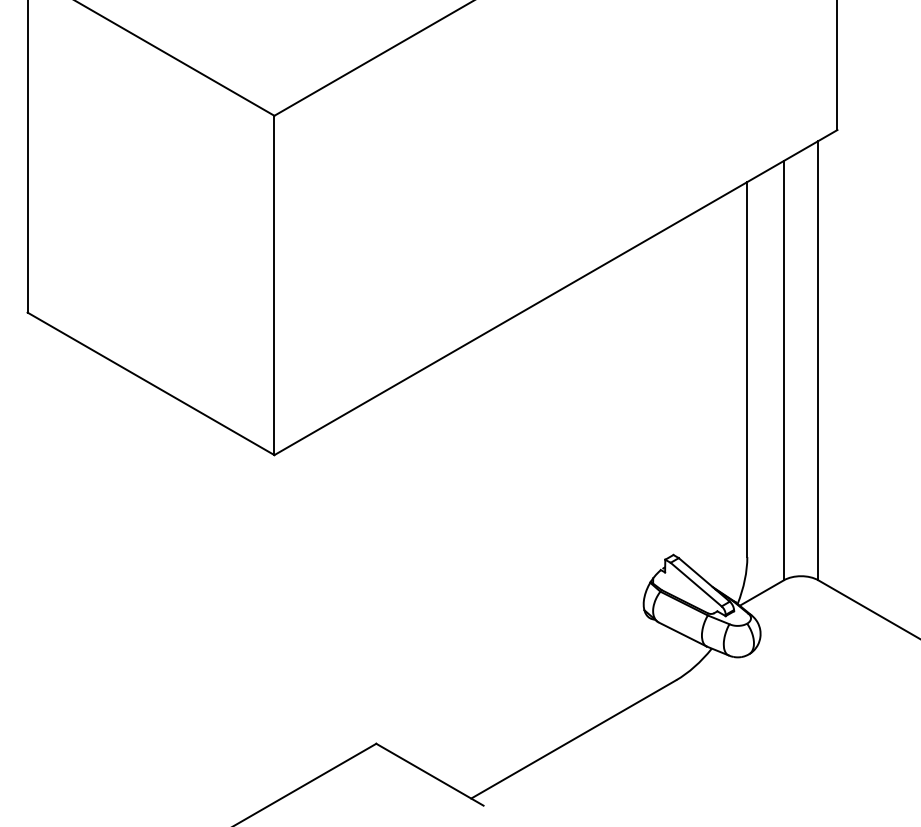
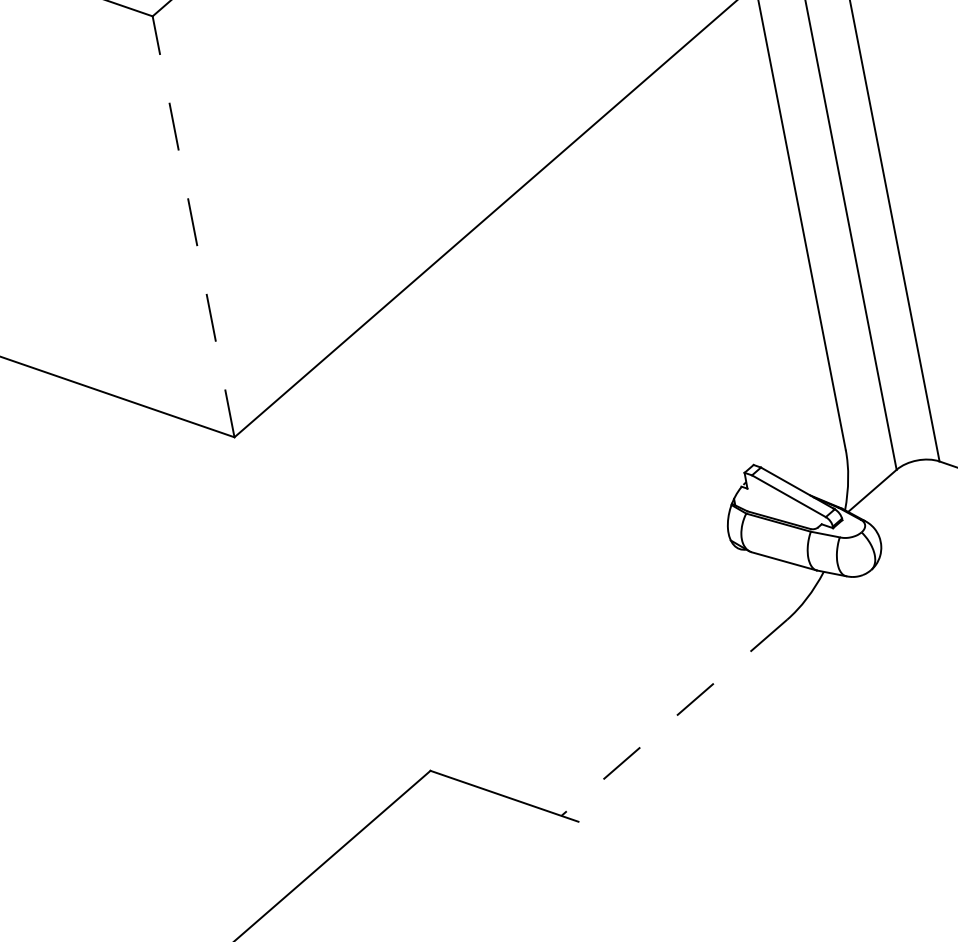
line: (274, 285) -> (193, 226), solid -> dashed
line: (573, 739) -> (674, 717), solid -> dashed

